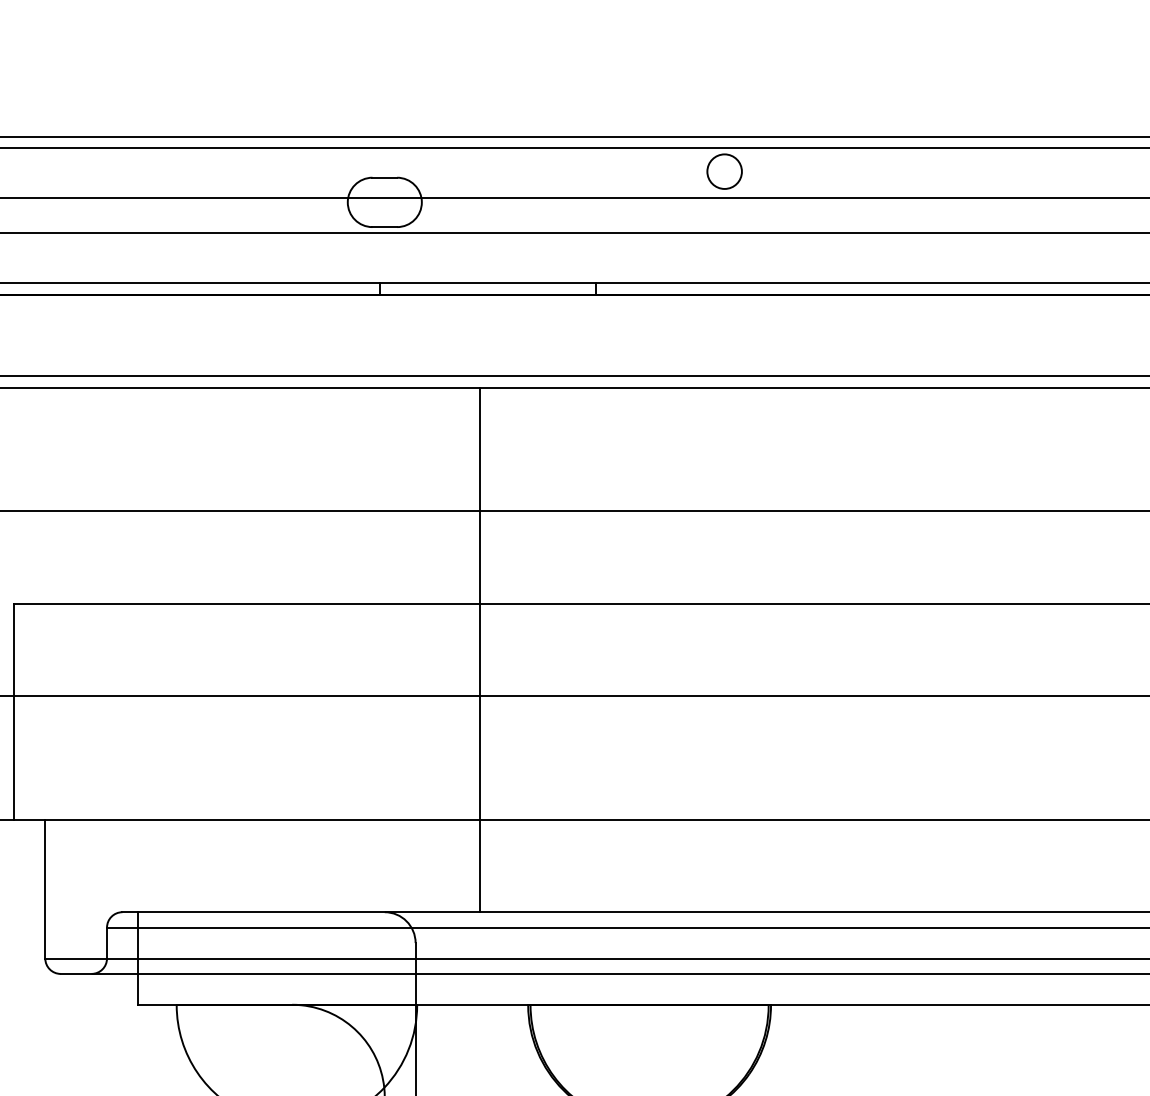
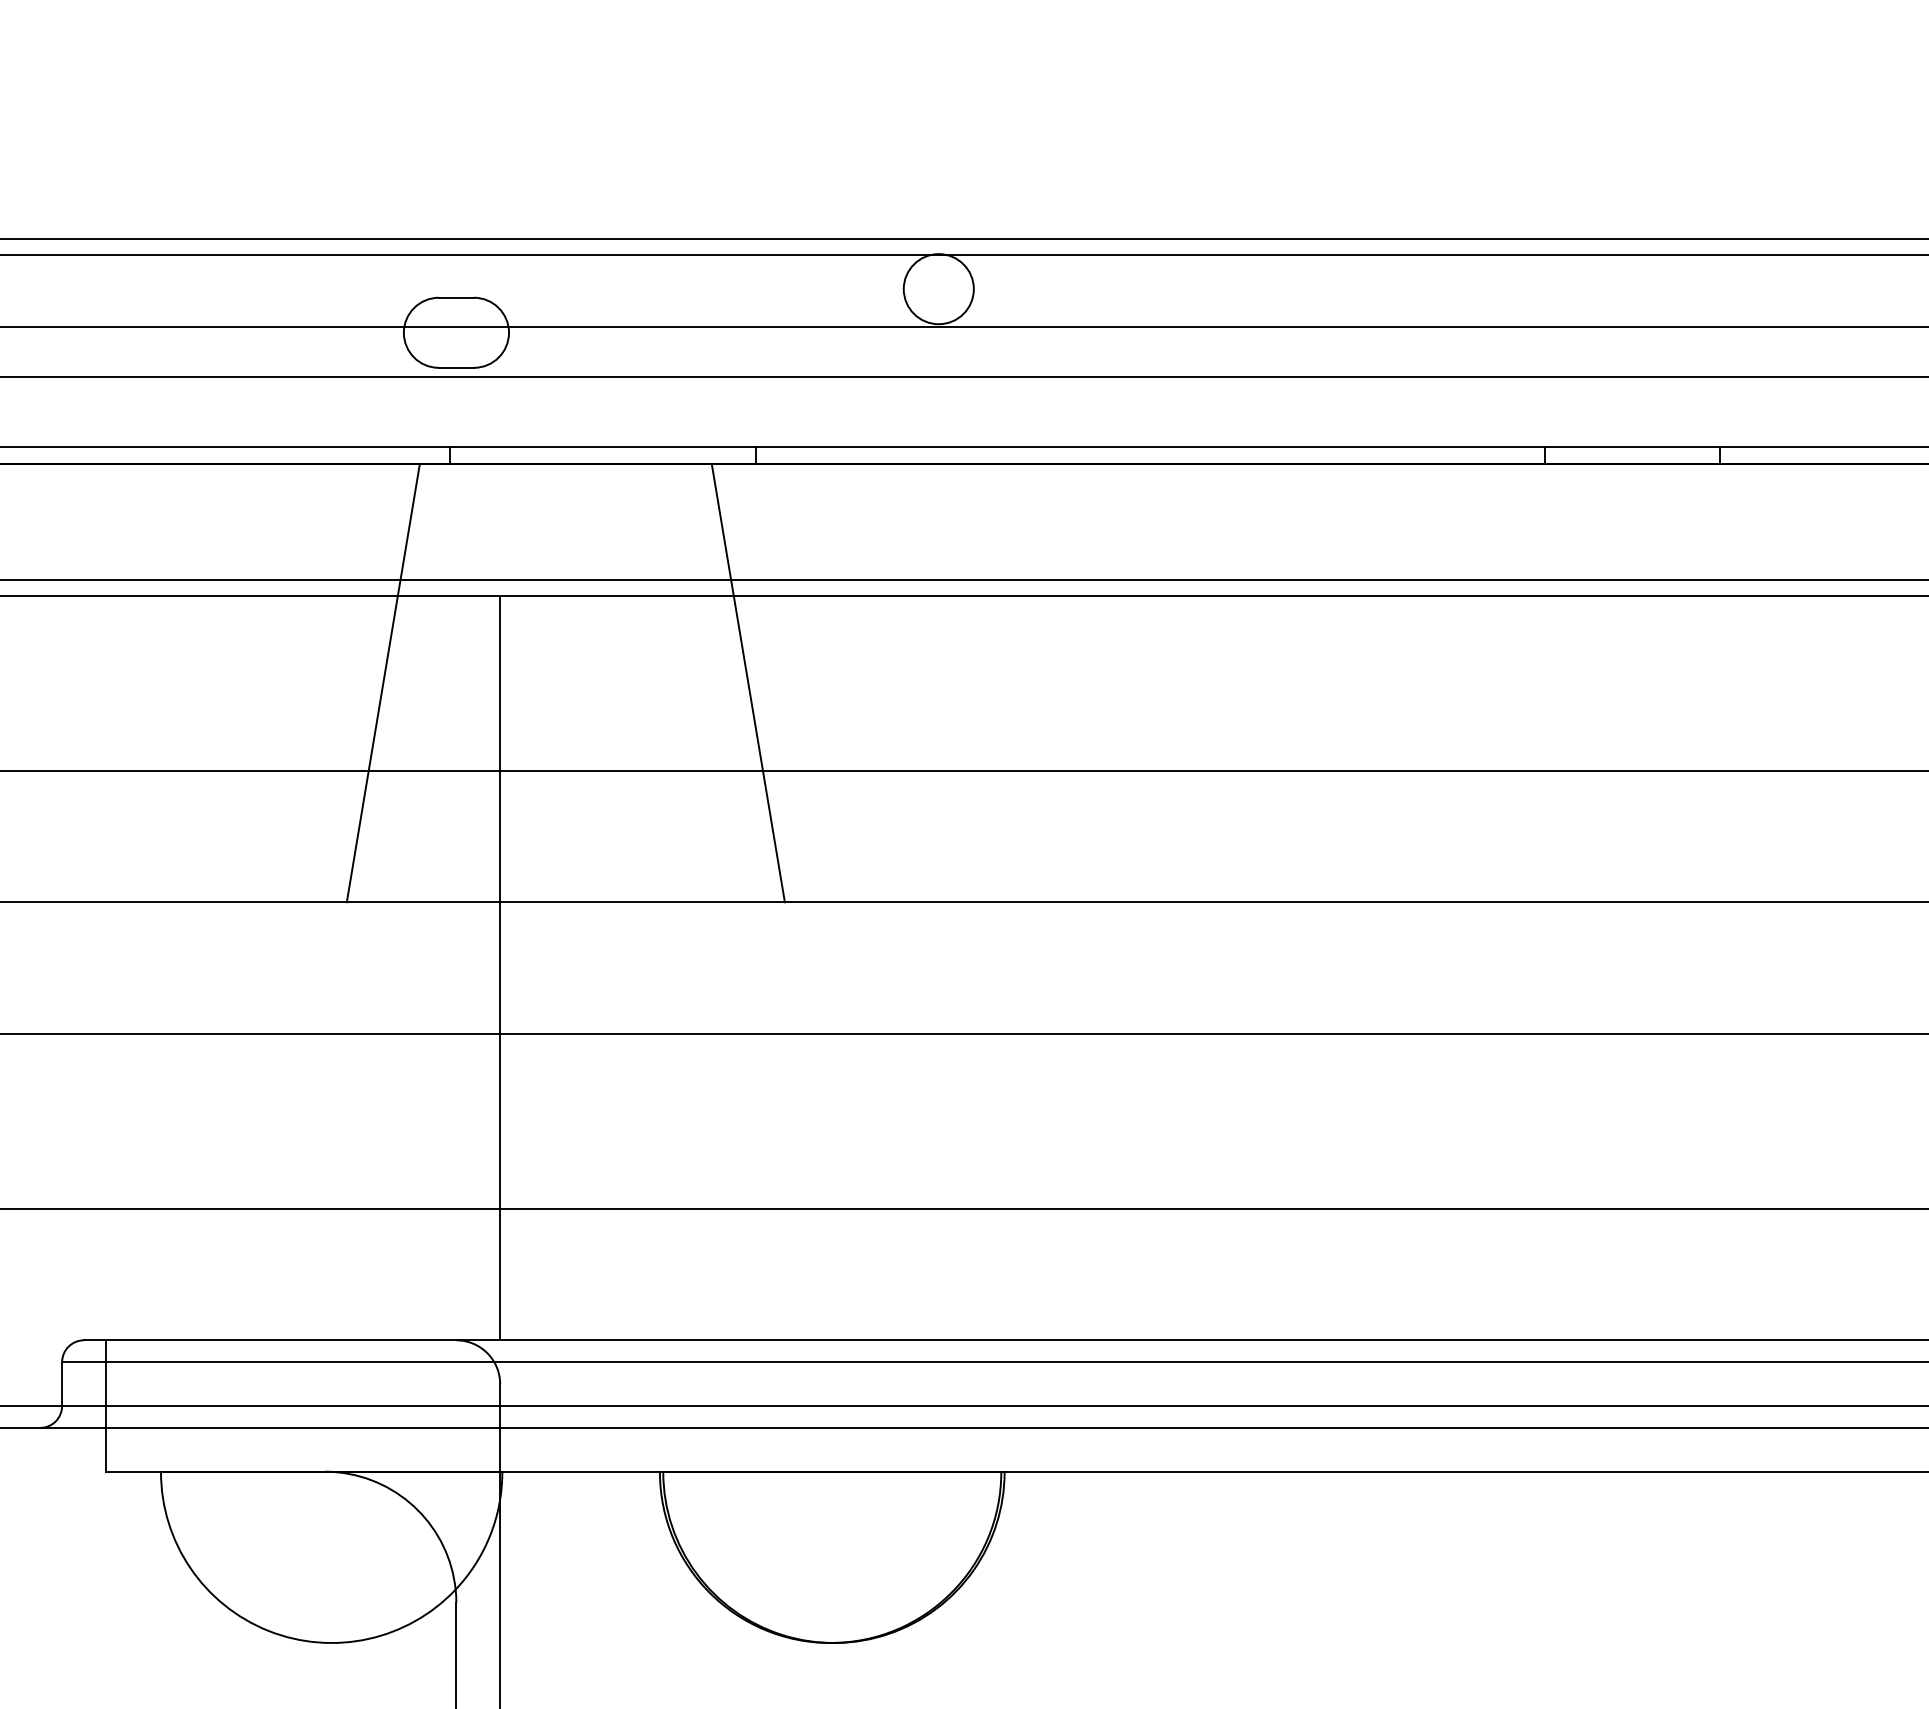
circle: (724, 171) -> (938, 289), size x1.43
line: (332, 449) -> (382, 683), added
line: (589, 449) -> (747, 683), added
line: (480, 649) -> (500, 967), moved

